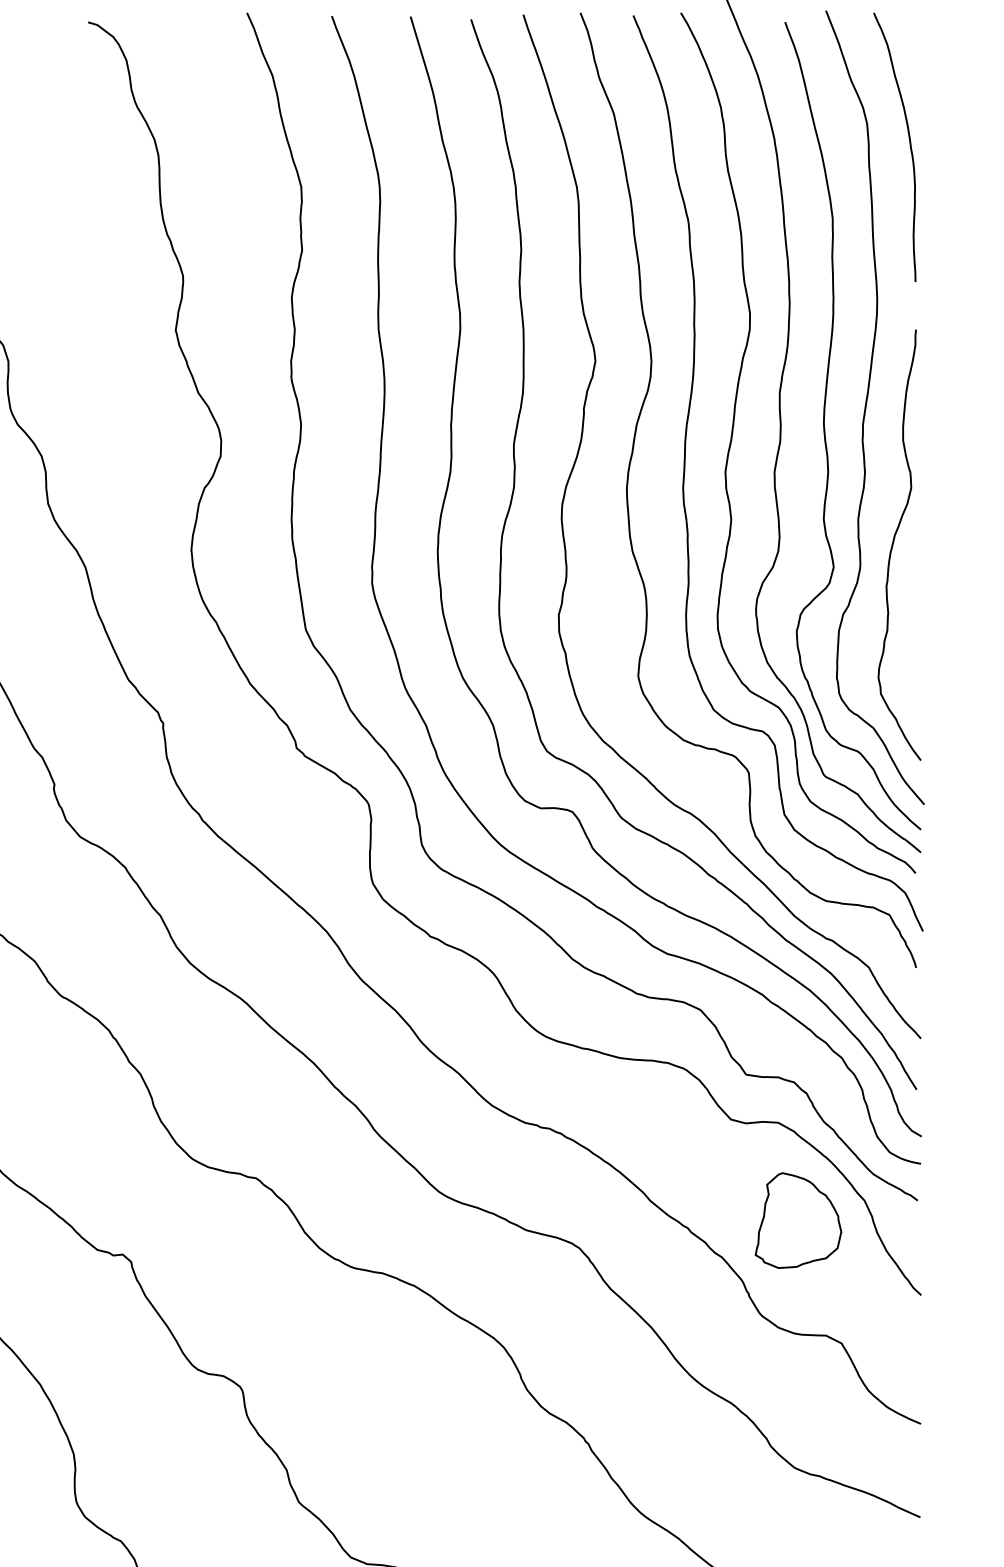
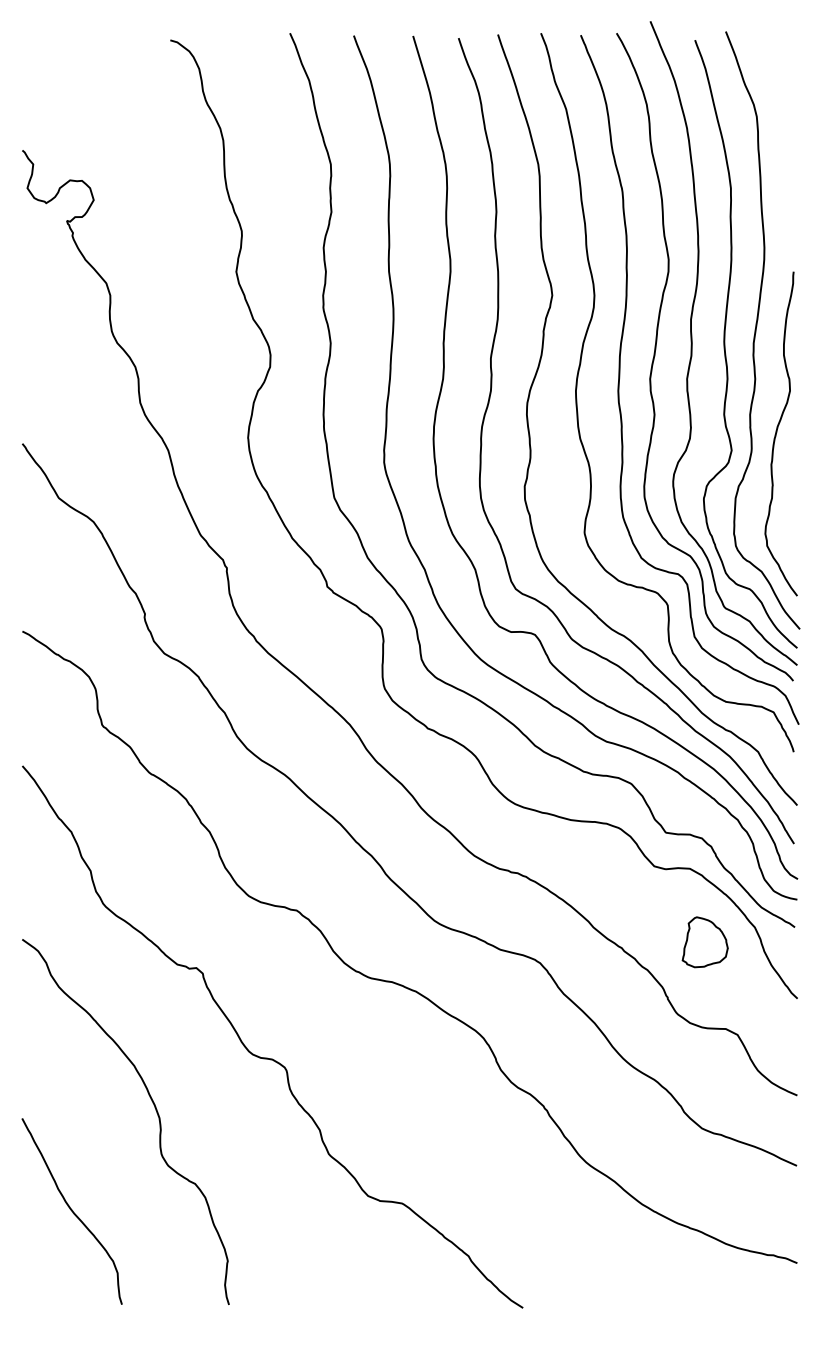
curve: (909, 147) -> (788, 134), removed
part: (798, 1219) -> (705, 941), size x0.7

